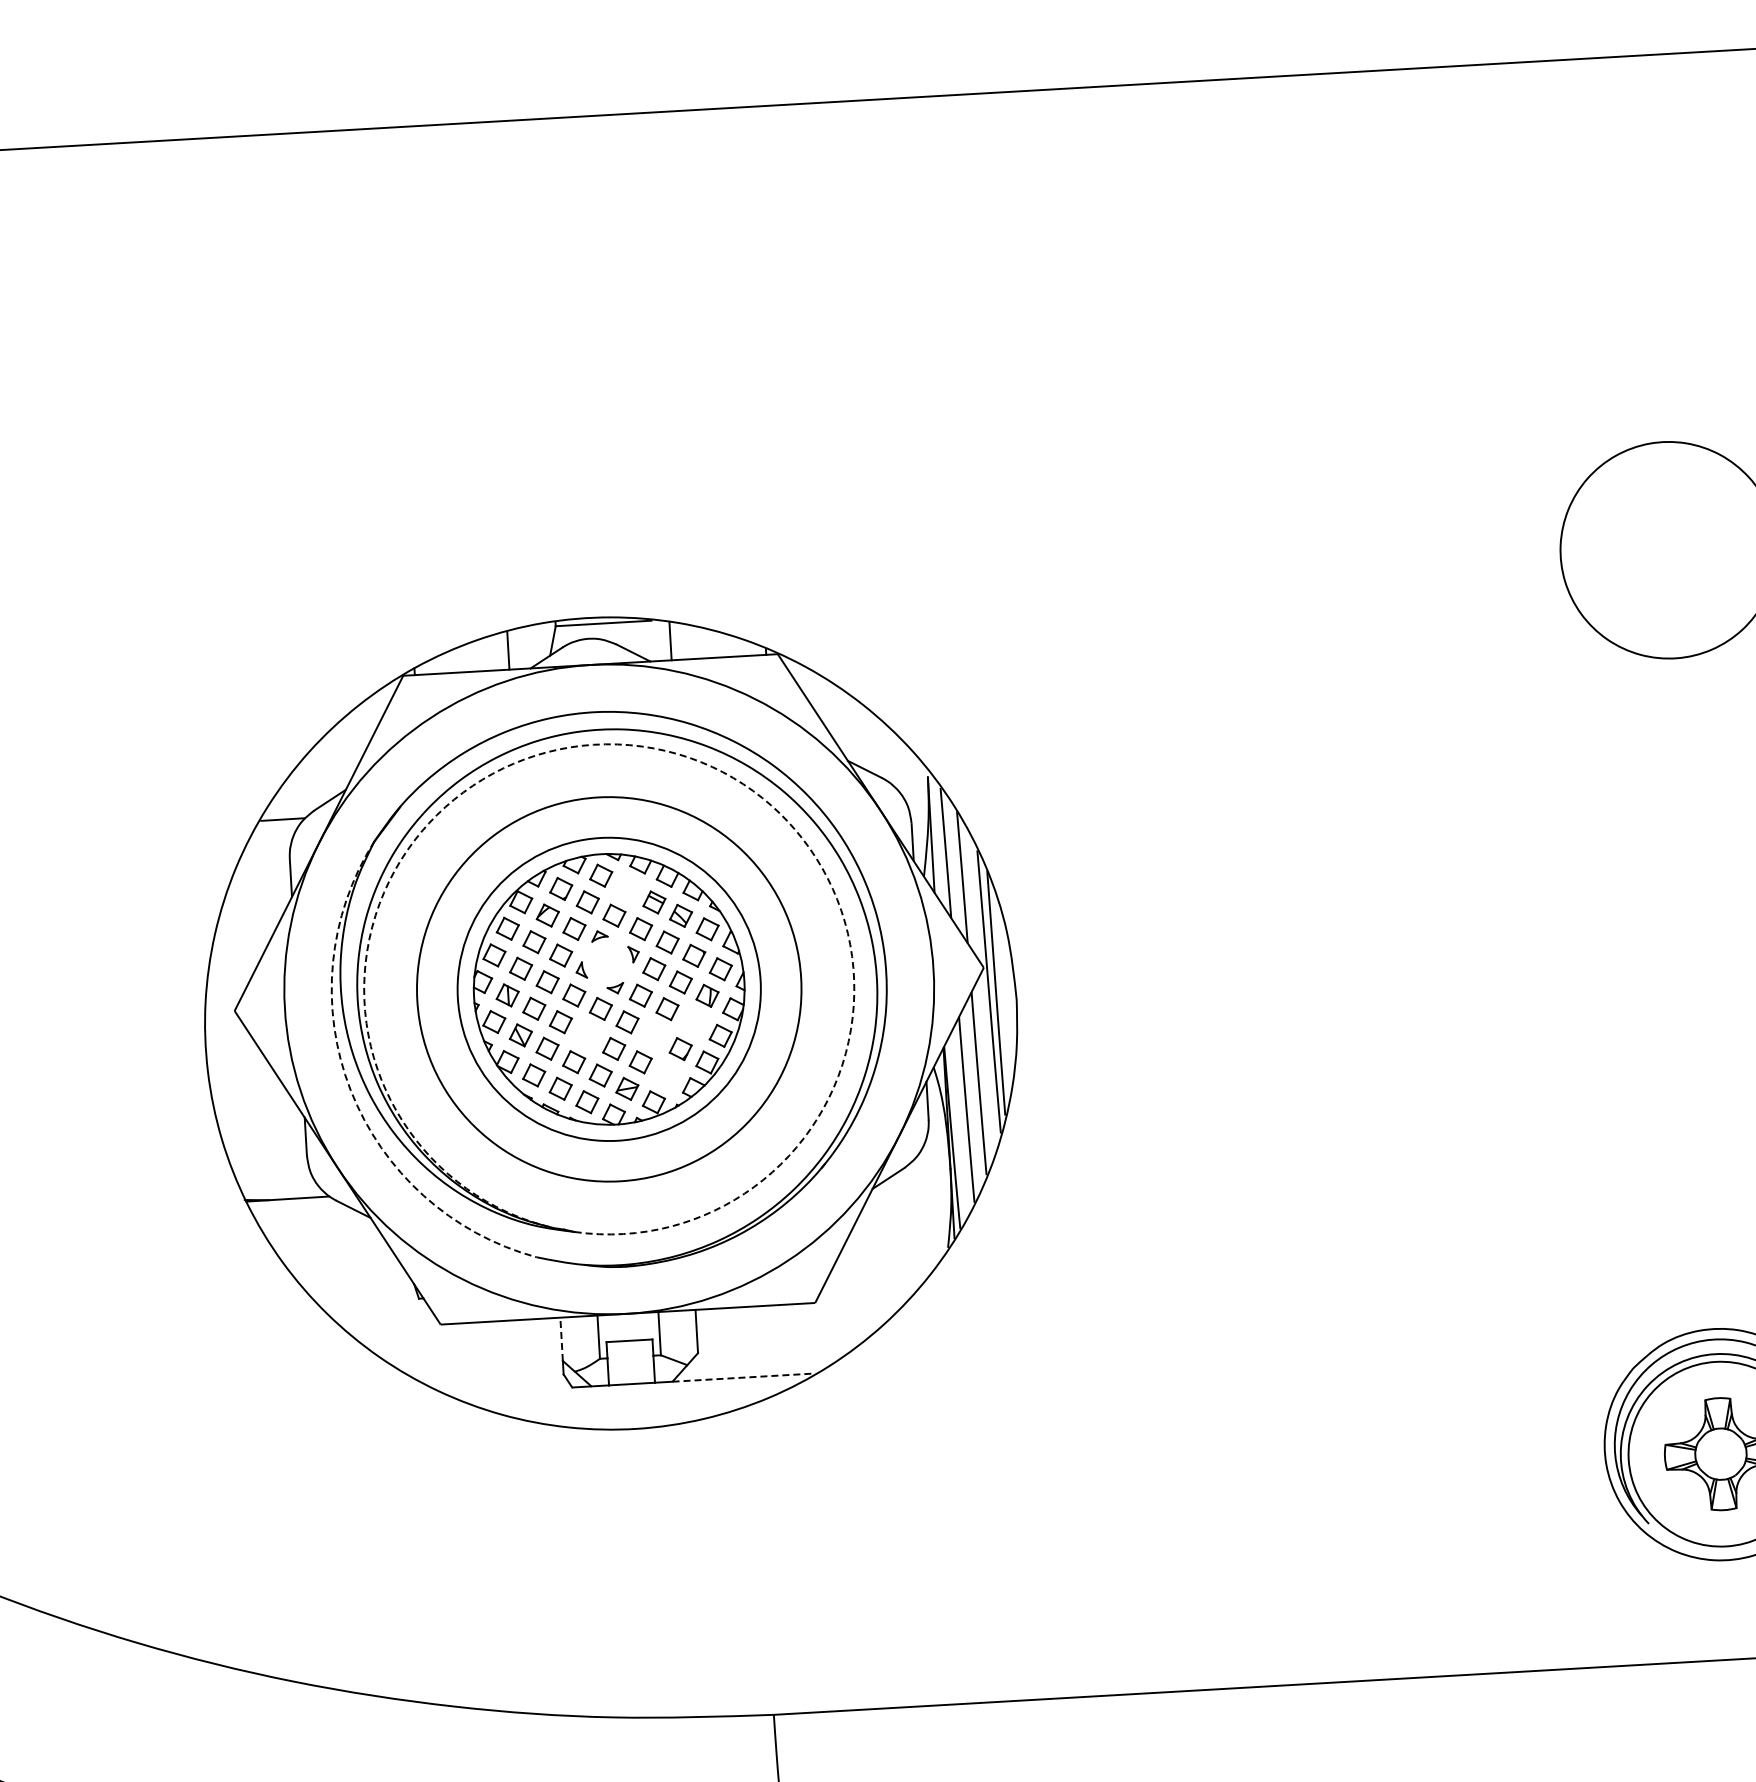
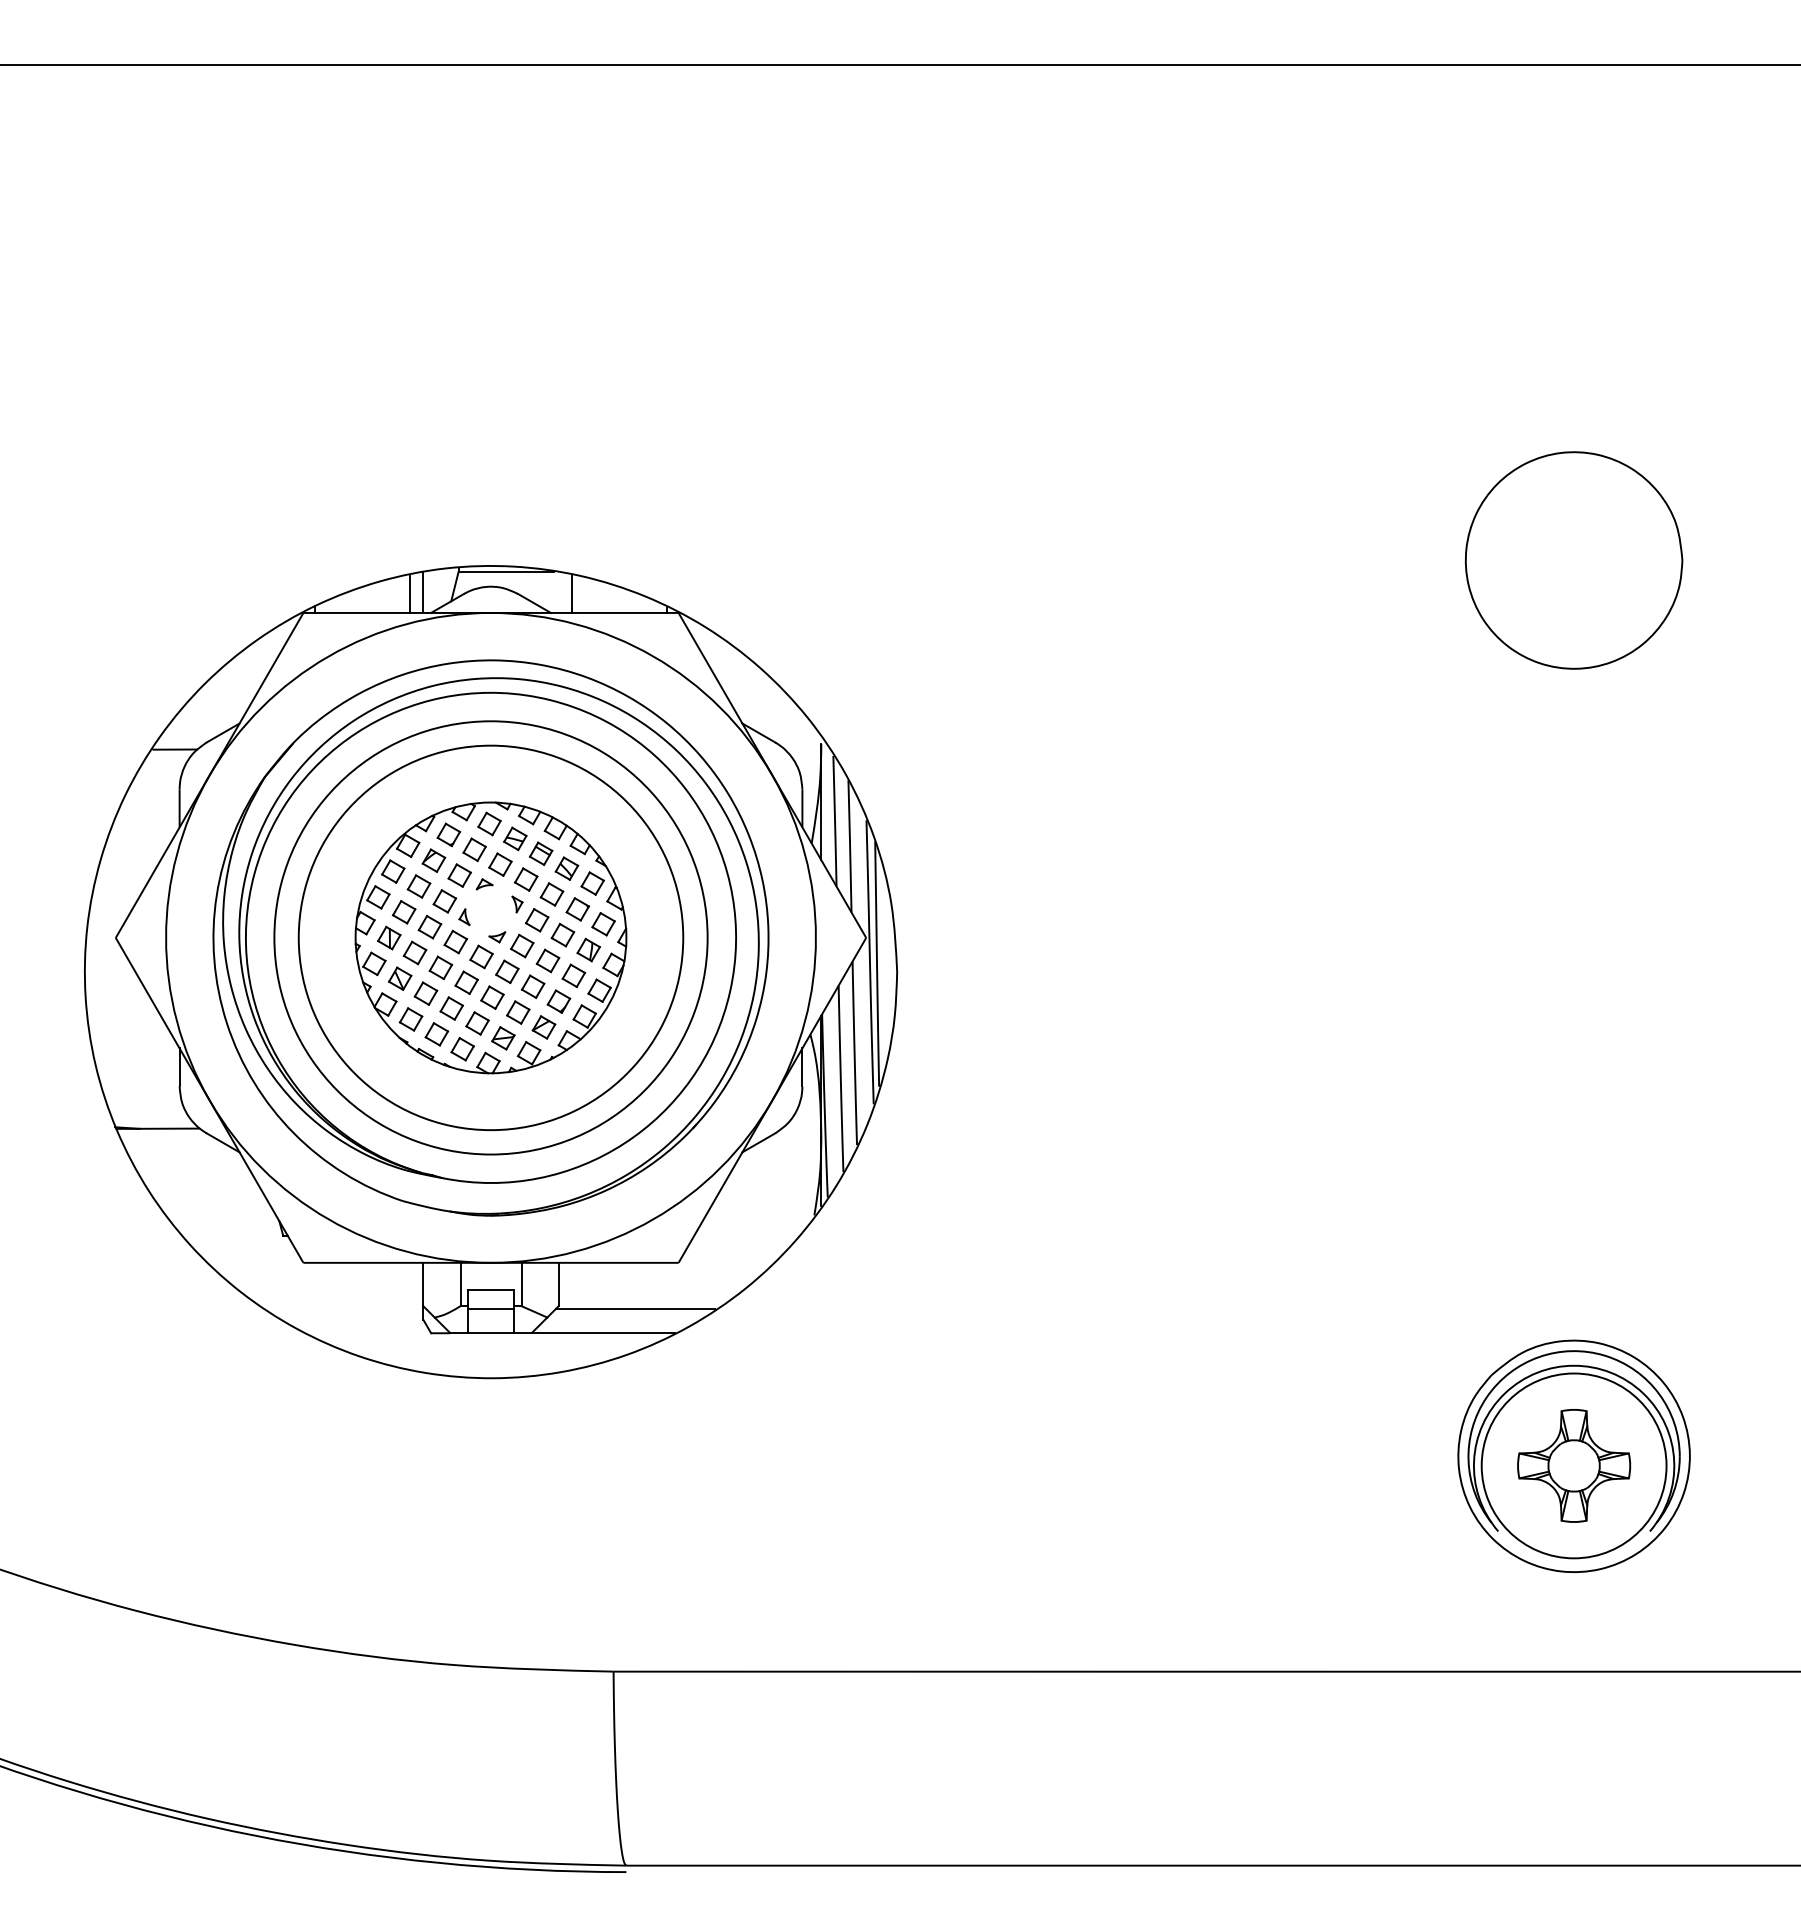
line: (521, 647) -> (423, 591), added
arc: (653, 749) -> (549, 700), dashed -> solid
part: (627, 888) -> (515, 838), added
circle: (608, 989) -> (490, 937), size x1.43
part: (693, 1022) -> (573, 975), added
part: (587, 1035) -> (466, 982), added
part: (654, 1035) -> (533, 986), added
part: (666, 1075) -> (543, 1027), added
arc: (351, 1090) -> (227, 1023), dashed -> solid
line: (561, 1339) -> (423, 1284), dashed -> solid
line: (774, 1351) -> (635, 1308), added
line: (631, 1359) -> (491, 1308), added
line: (744, 1377) -> (603, 1333), dashed -> solid

